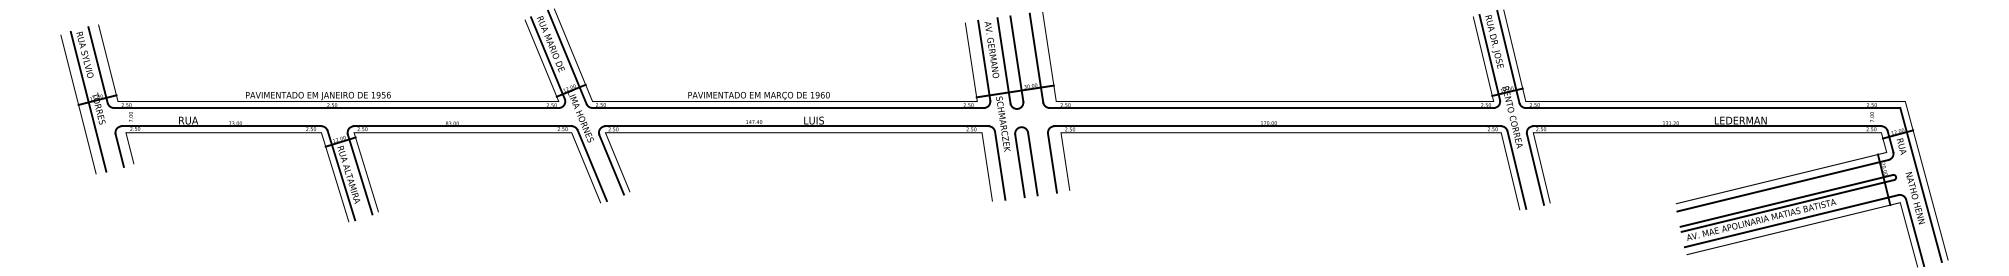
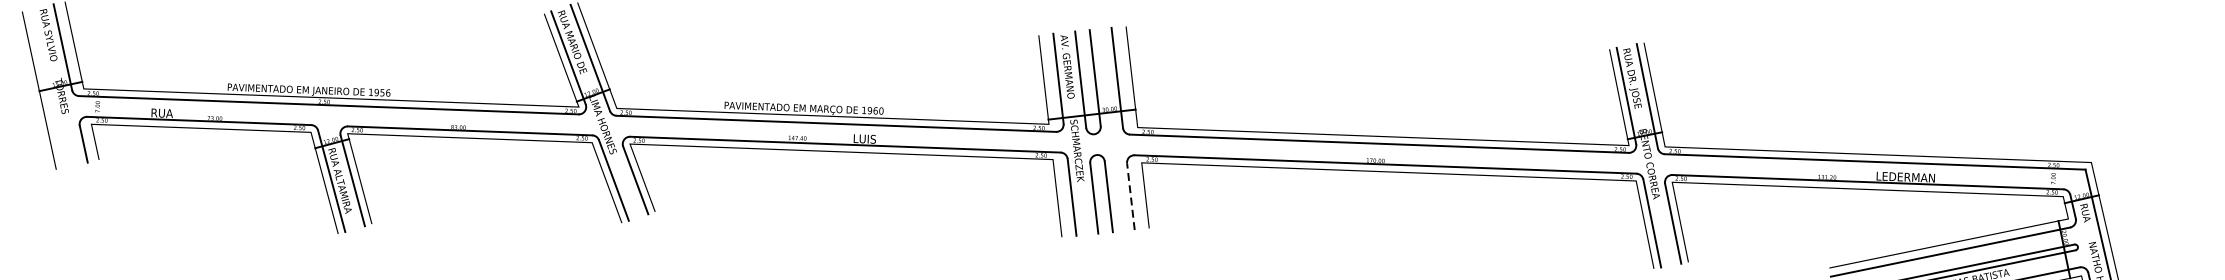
line: (88, 101) -> (50, 87), removed
line: (1052, 163) -> (1130, 197), solid -> dashed

